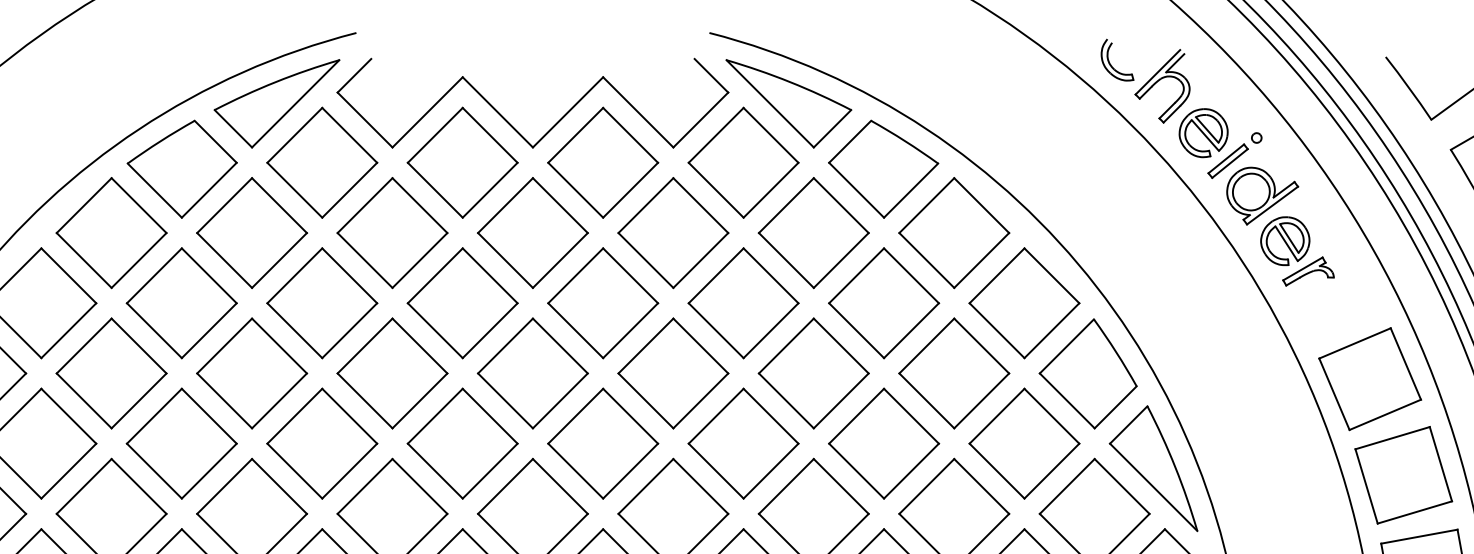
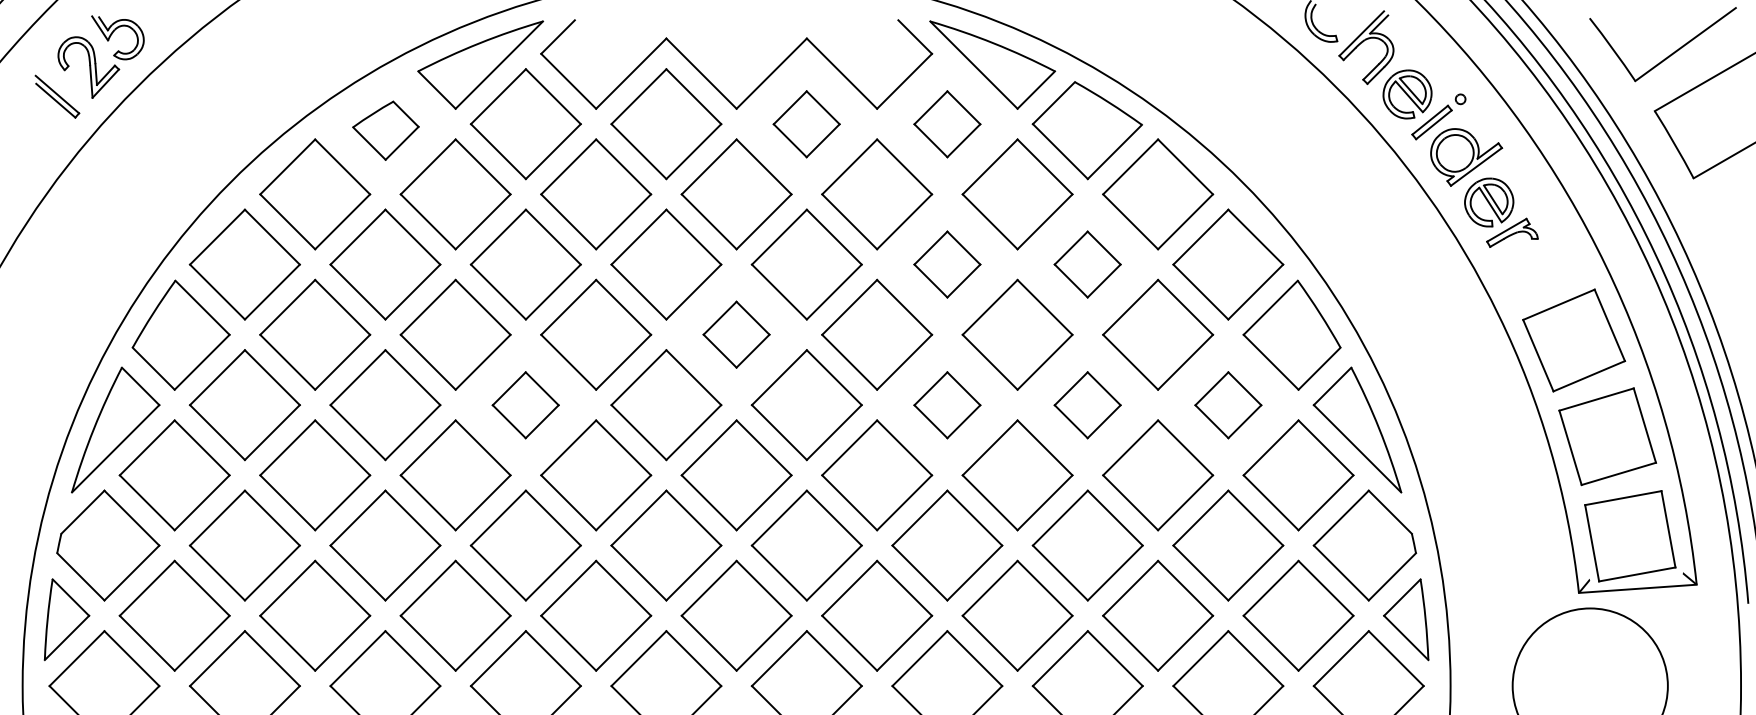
part: (602, 163) -> (806, 124), size x0.6
part: (743, 163) -> (947, 124), size x0.6
part: (181, 169) -> (385, 130), size x0.6
part: (743, 303) -> (947, 264), size x0.6
part: (883, 303) -> (1087, 264), size x0.6
part: (532, 373) -> (736, 334), size x0.6
part: (321, 444) -> (525, 405), size x0.6
part: (743, 444) -> (947, 405), size x0.6
part: (883, 444) -> (1087, 405), size x0.6
part: (1024, 444) -> (1228, 405), size x0.6

